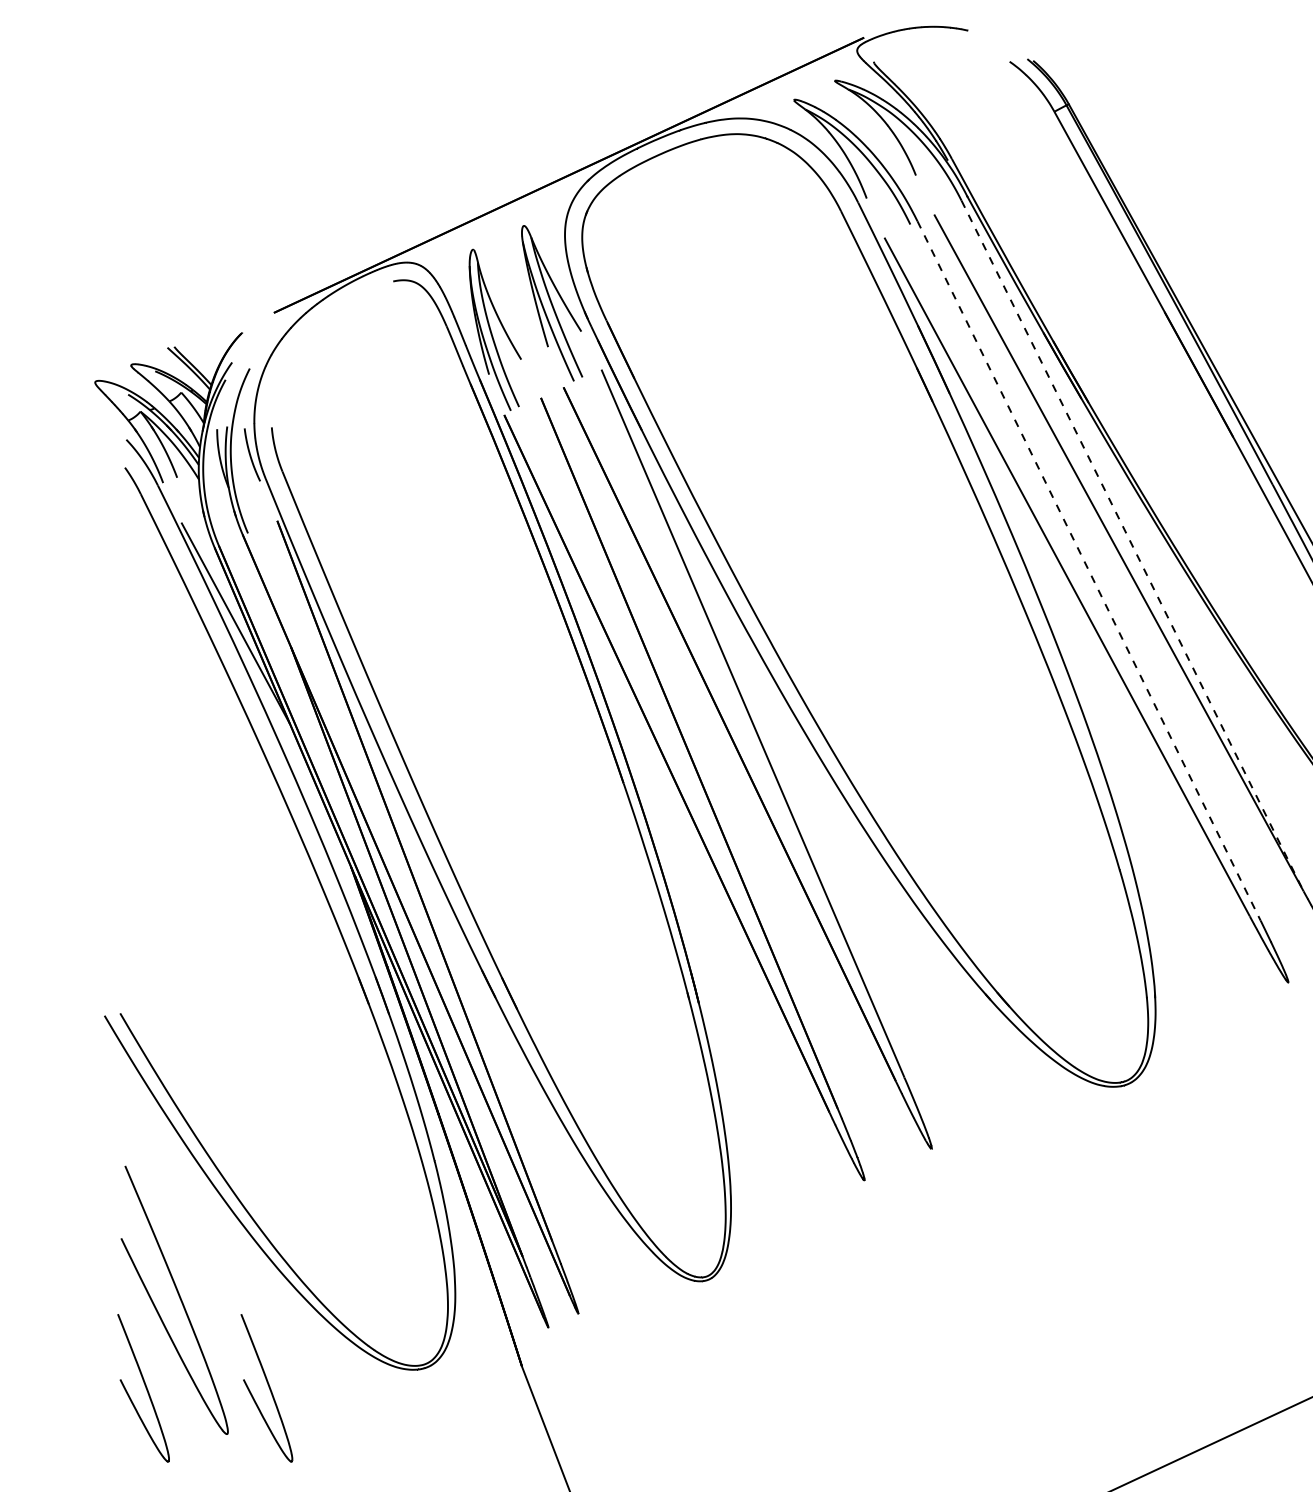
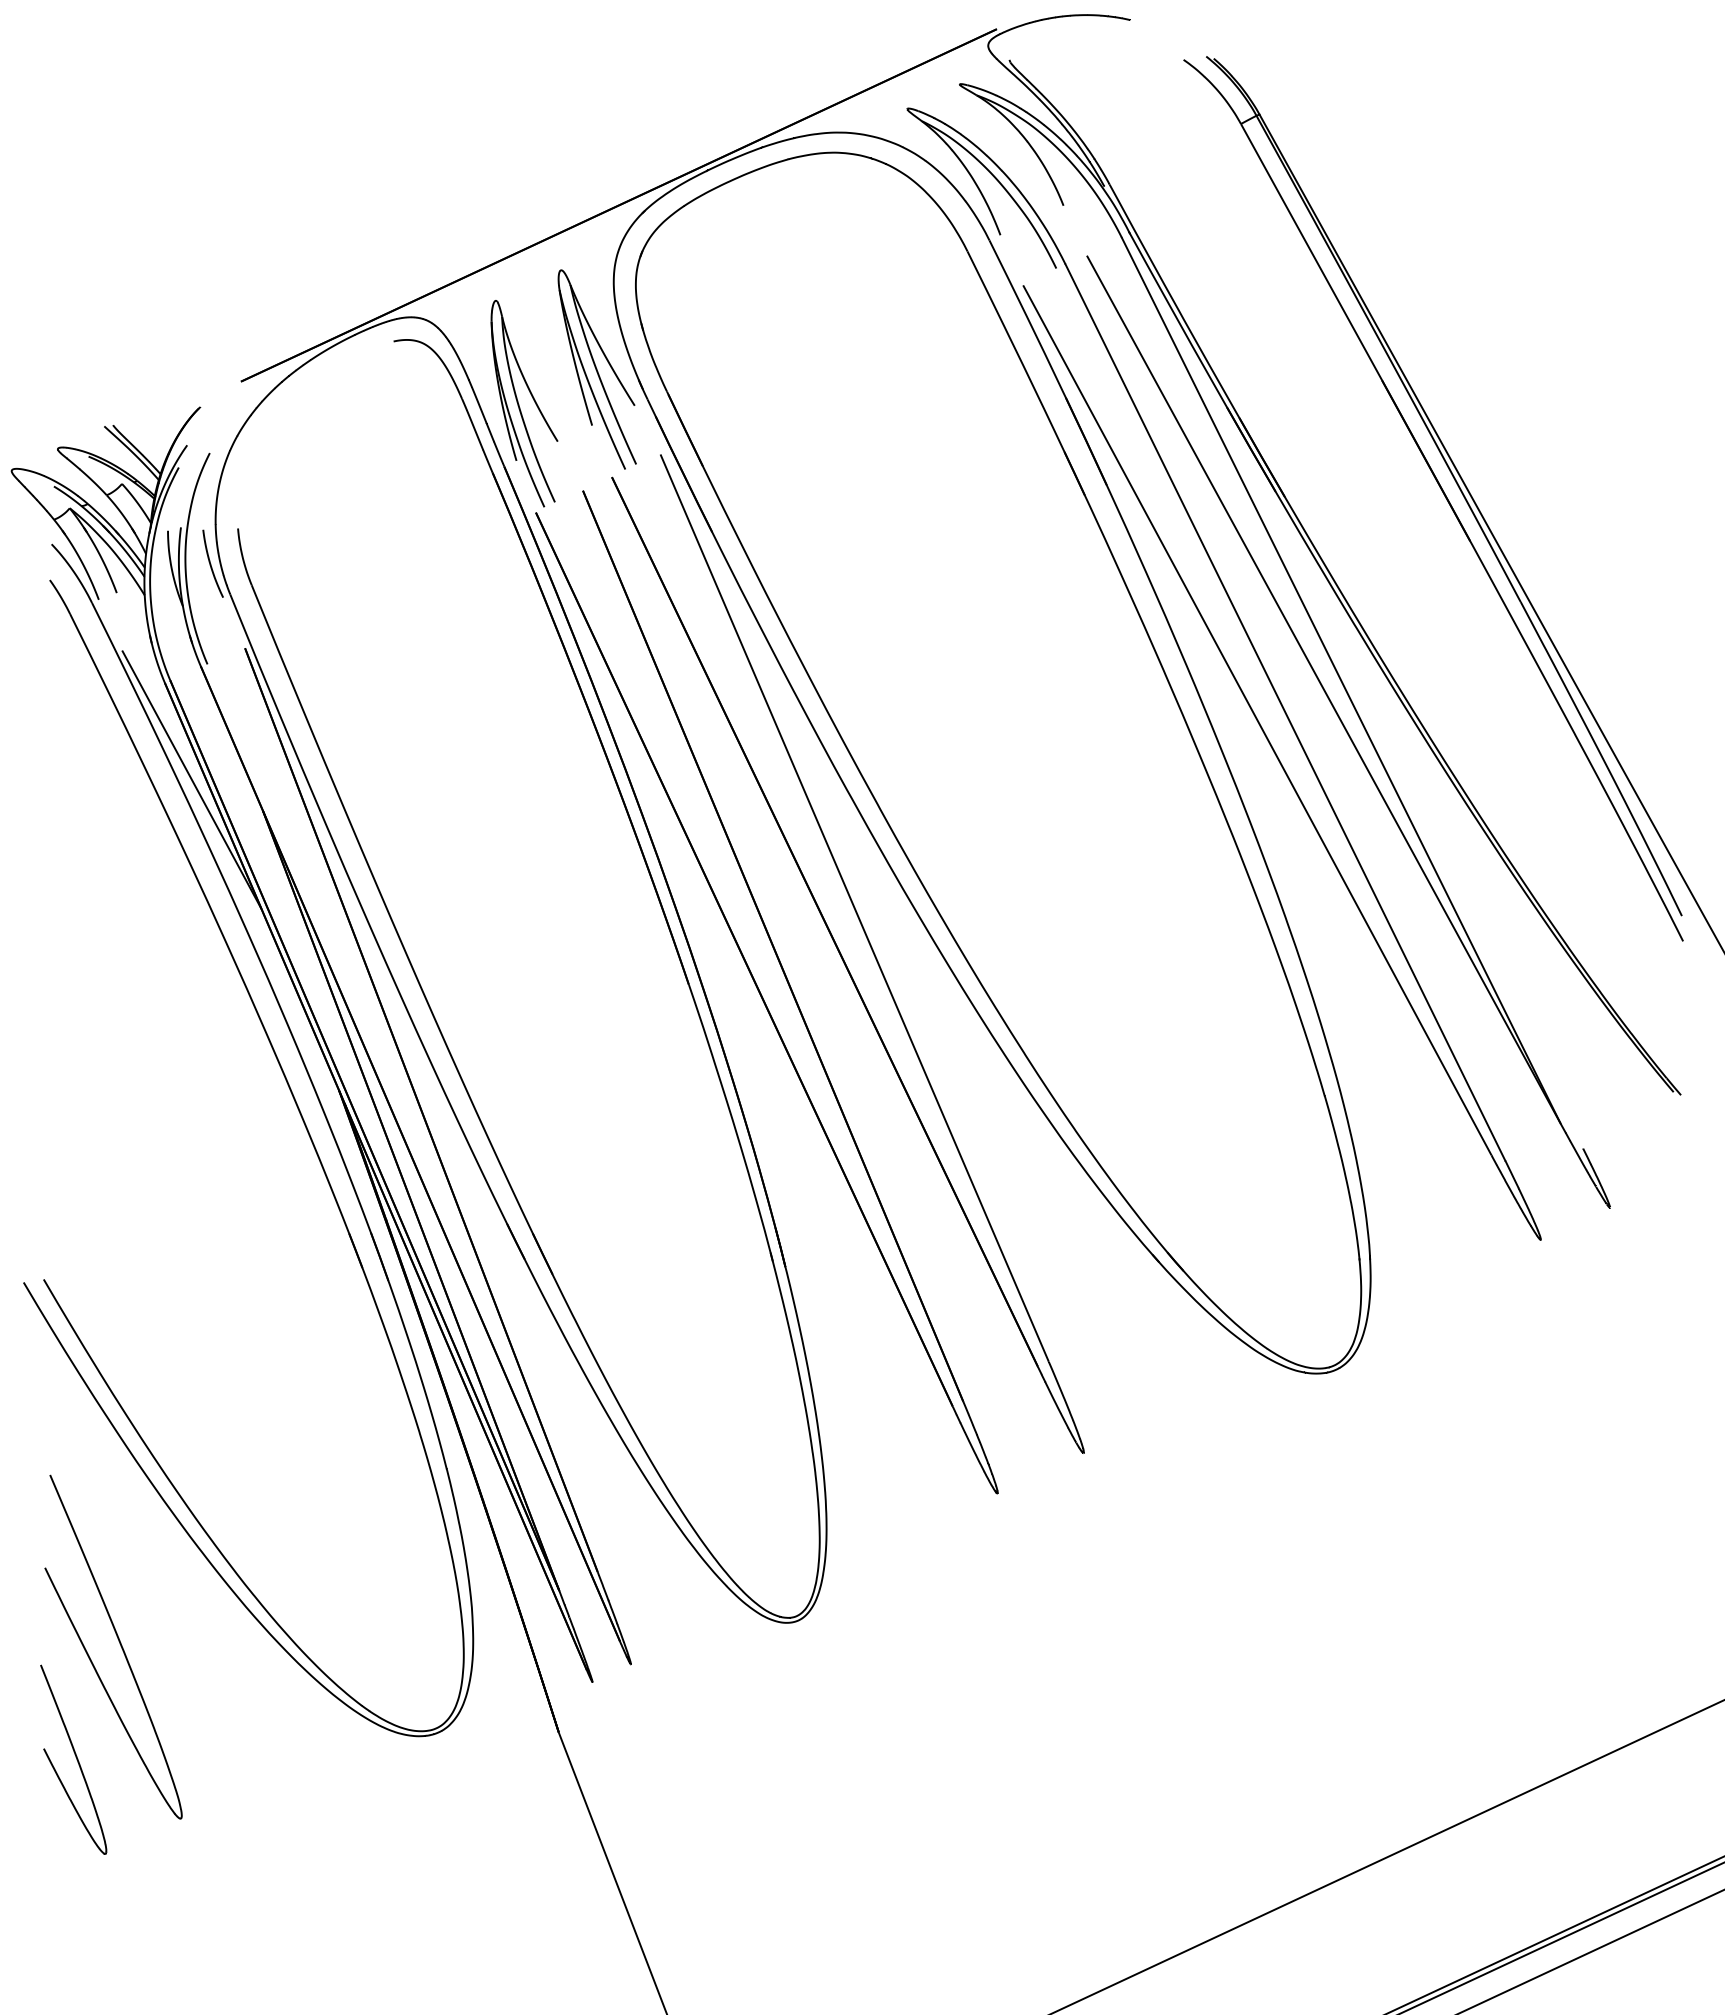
line: (1132, 546) -> (1341, 680), dashed -> solid
line: (1089, 570) -> (1285, 712), dashed -> solid
curve: (268, 1386) -> (233, 1757), removed

